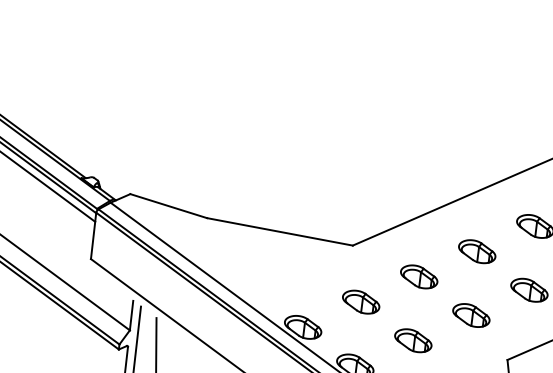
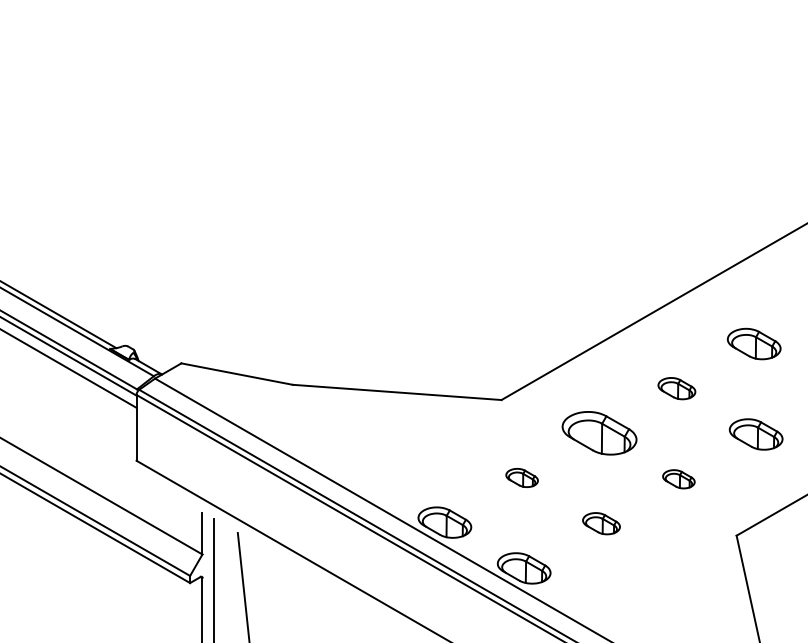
part: (476, 251) -> (676, 388), size x0.7
part: (419, 277) -> (599, 433), size x1.4
part: (360, 301) -> (521, 477), size x0.6
part: (471, 315) -> (678, 479), size x0.6
part: (413, 340) -> (601, 523), size x0.7

